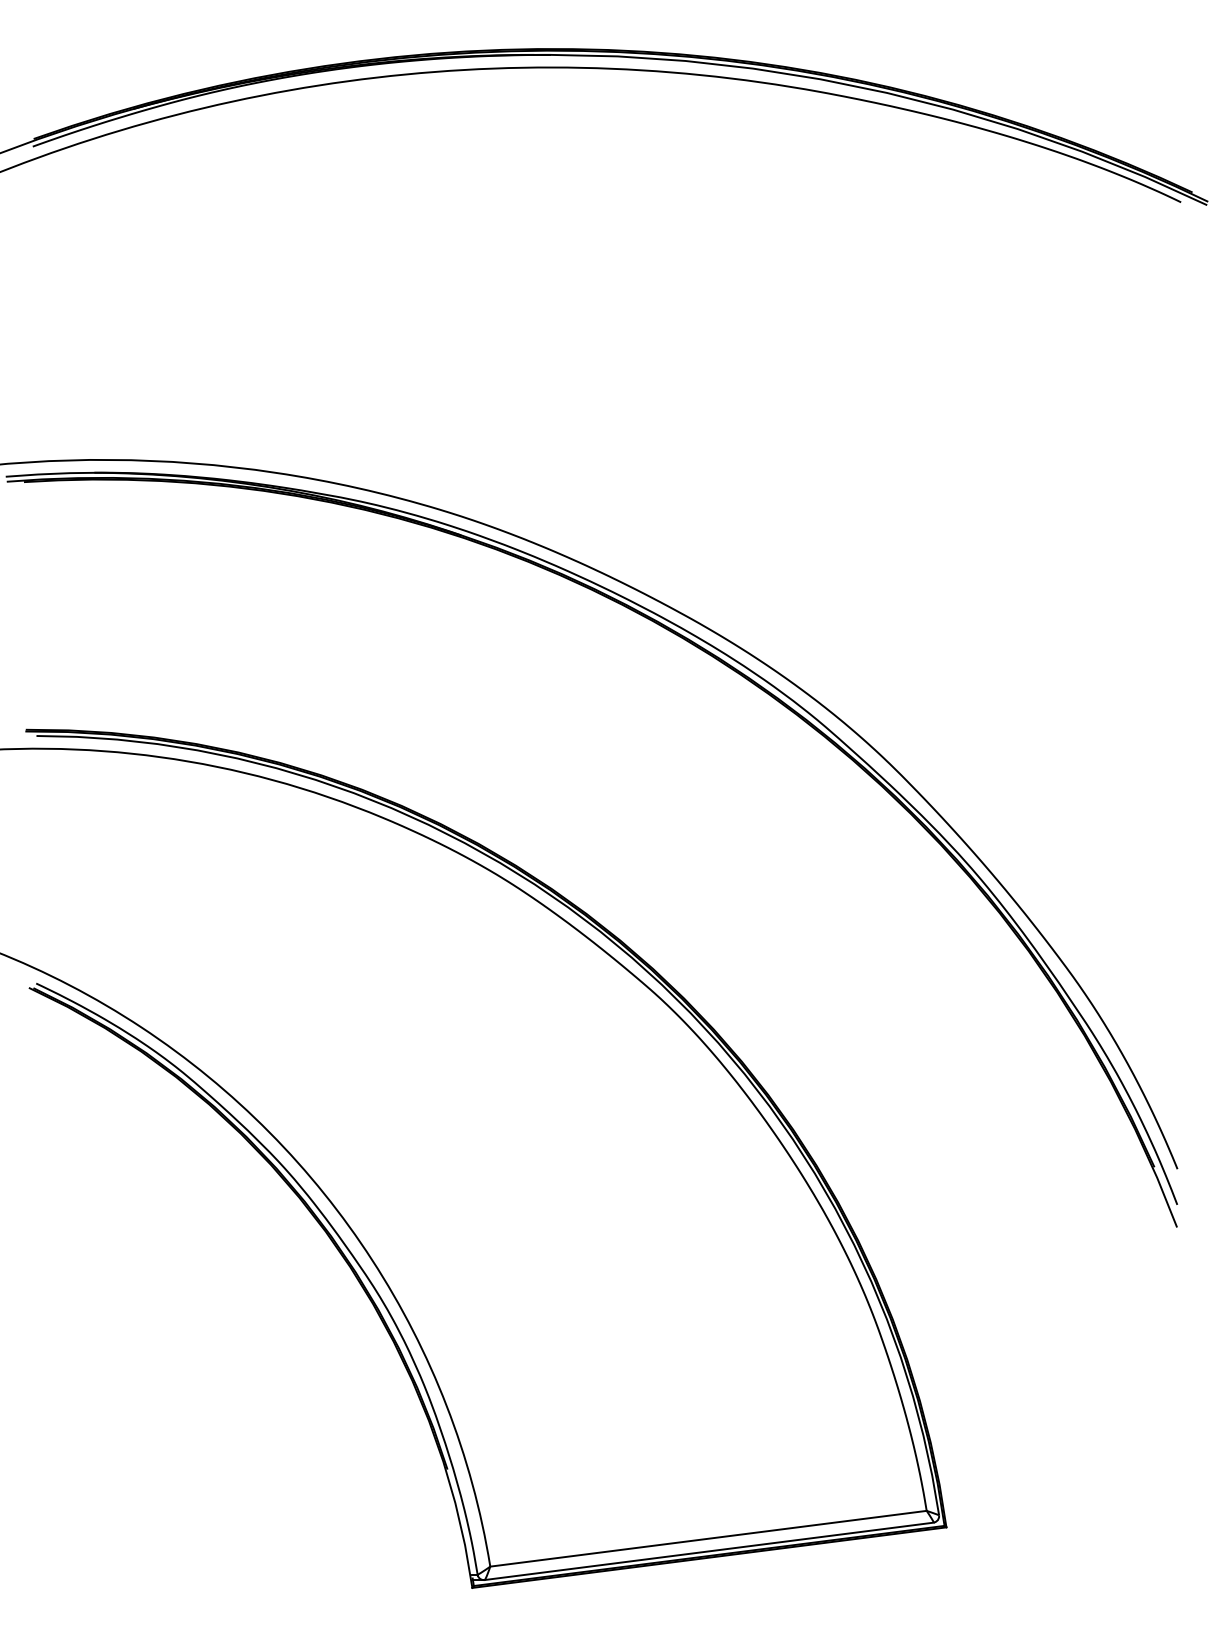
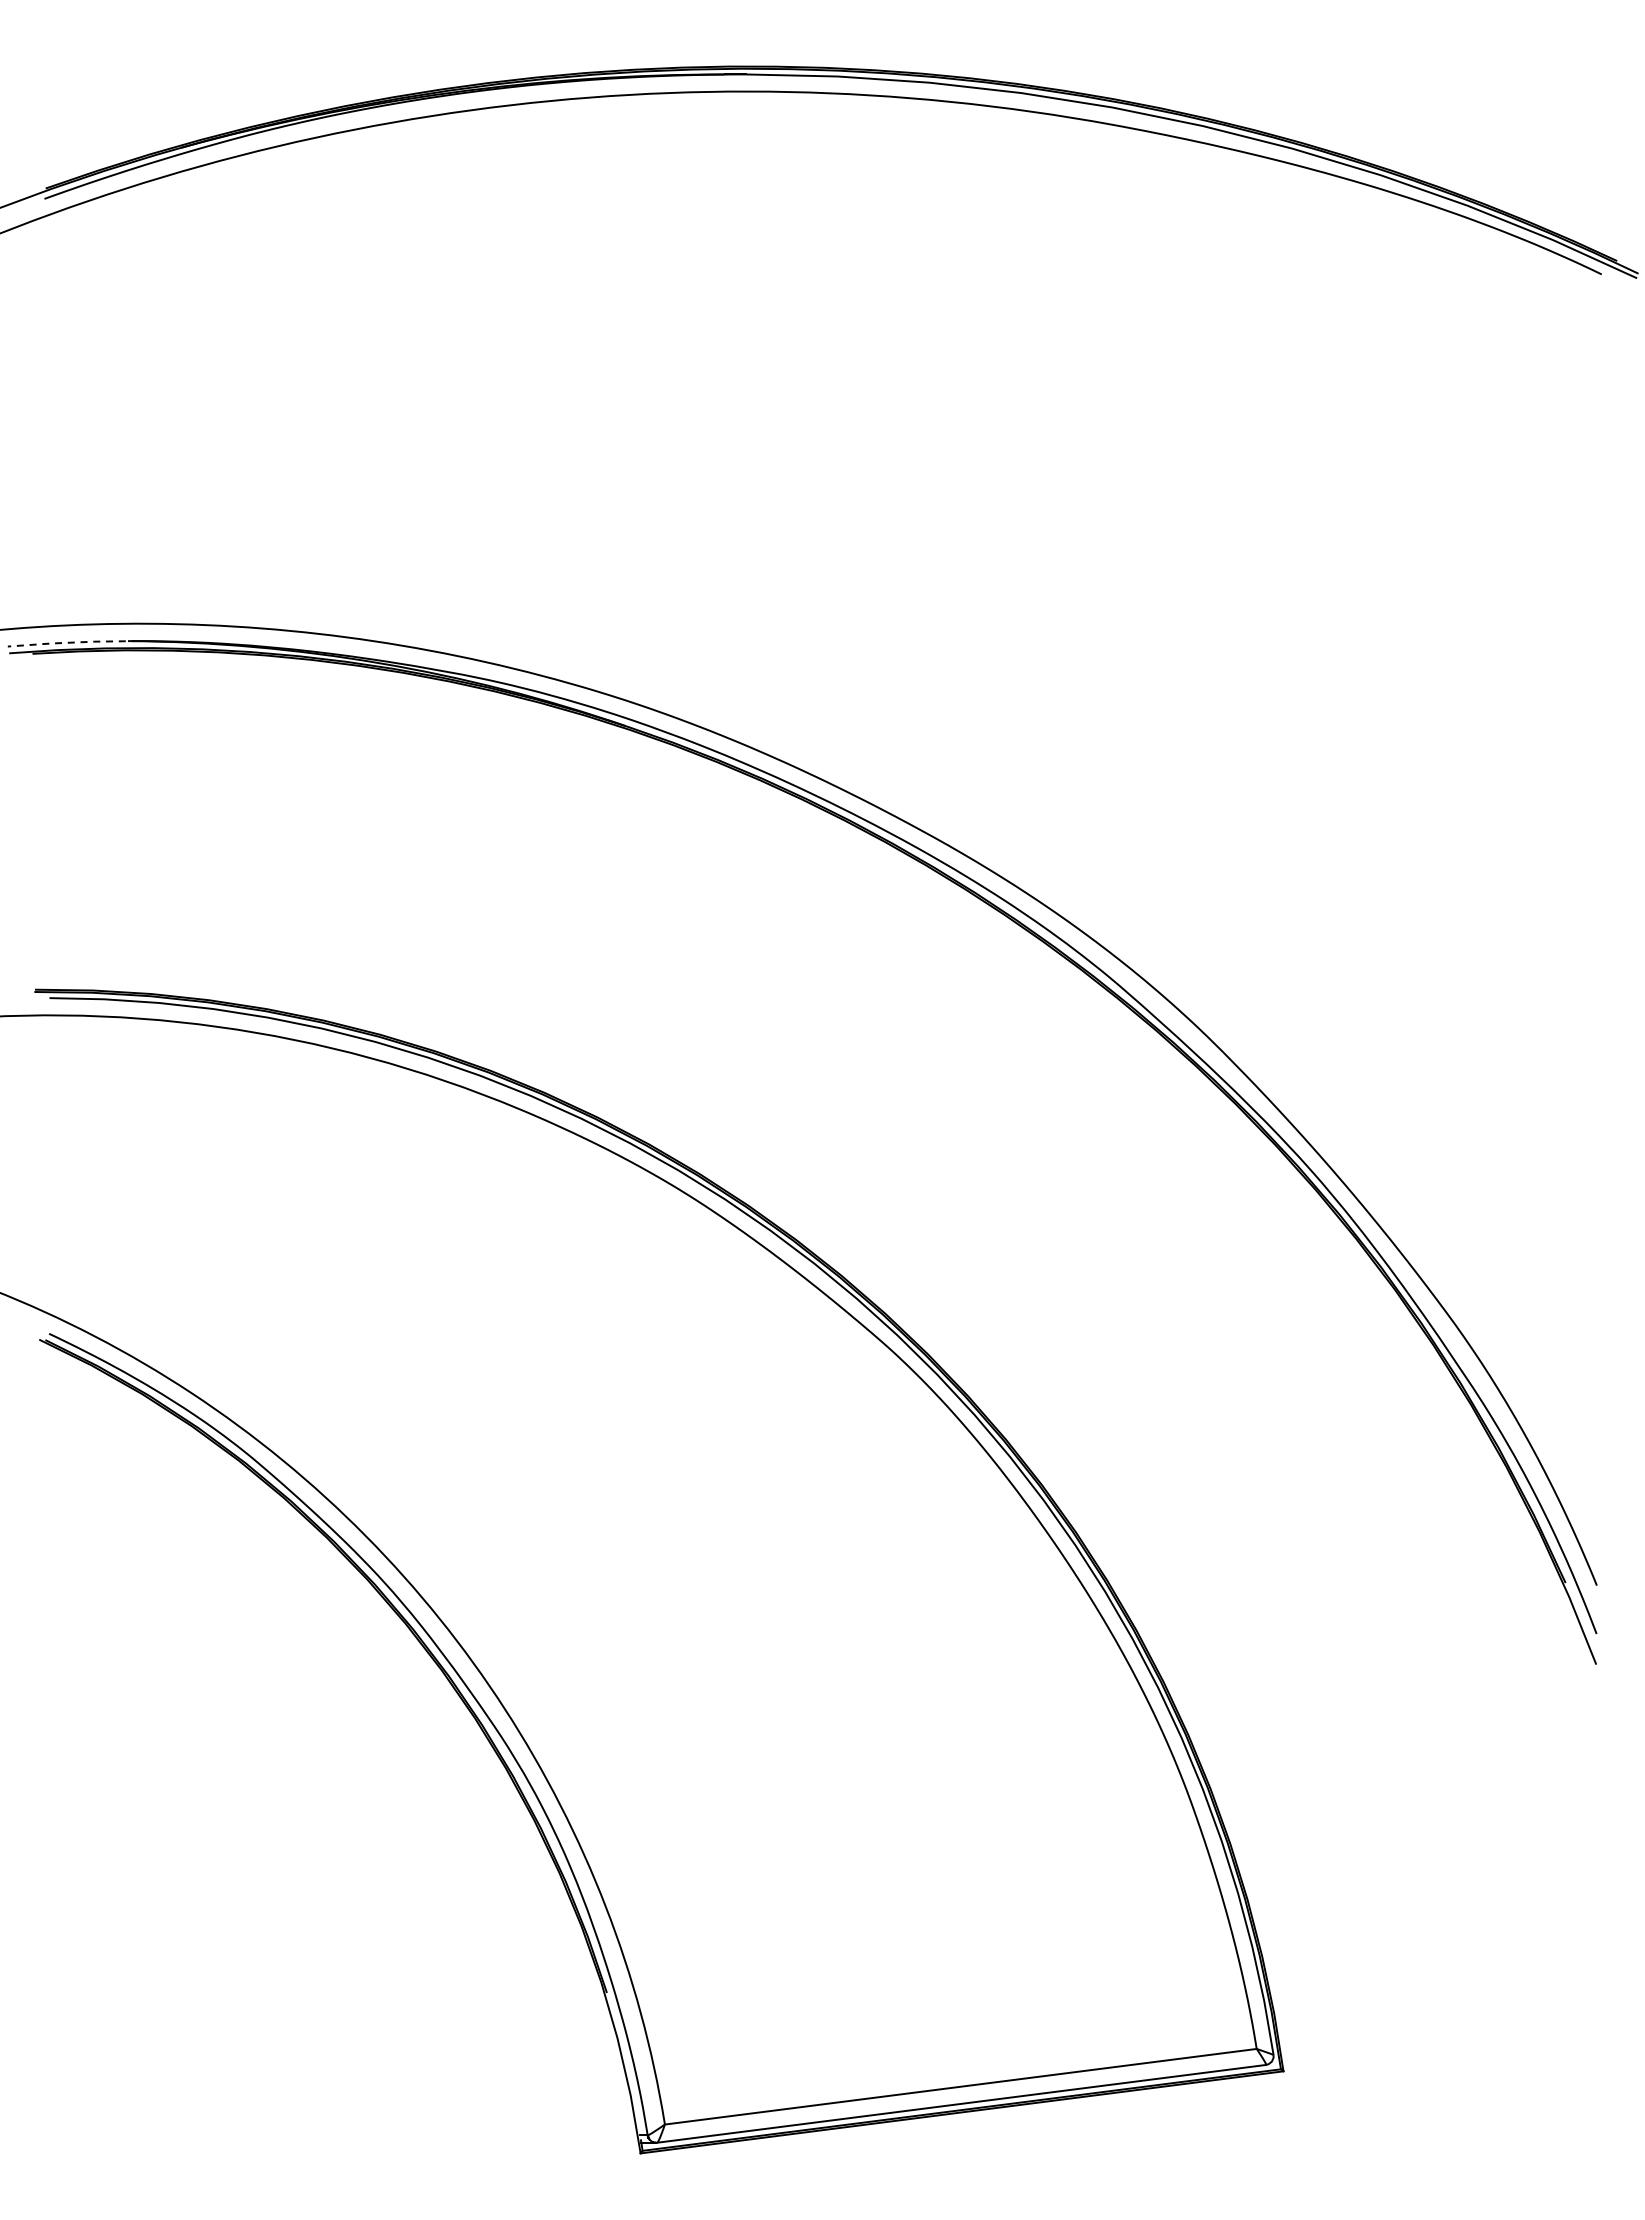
line: (54, 473) -> (73, 642), solid -> dashed

